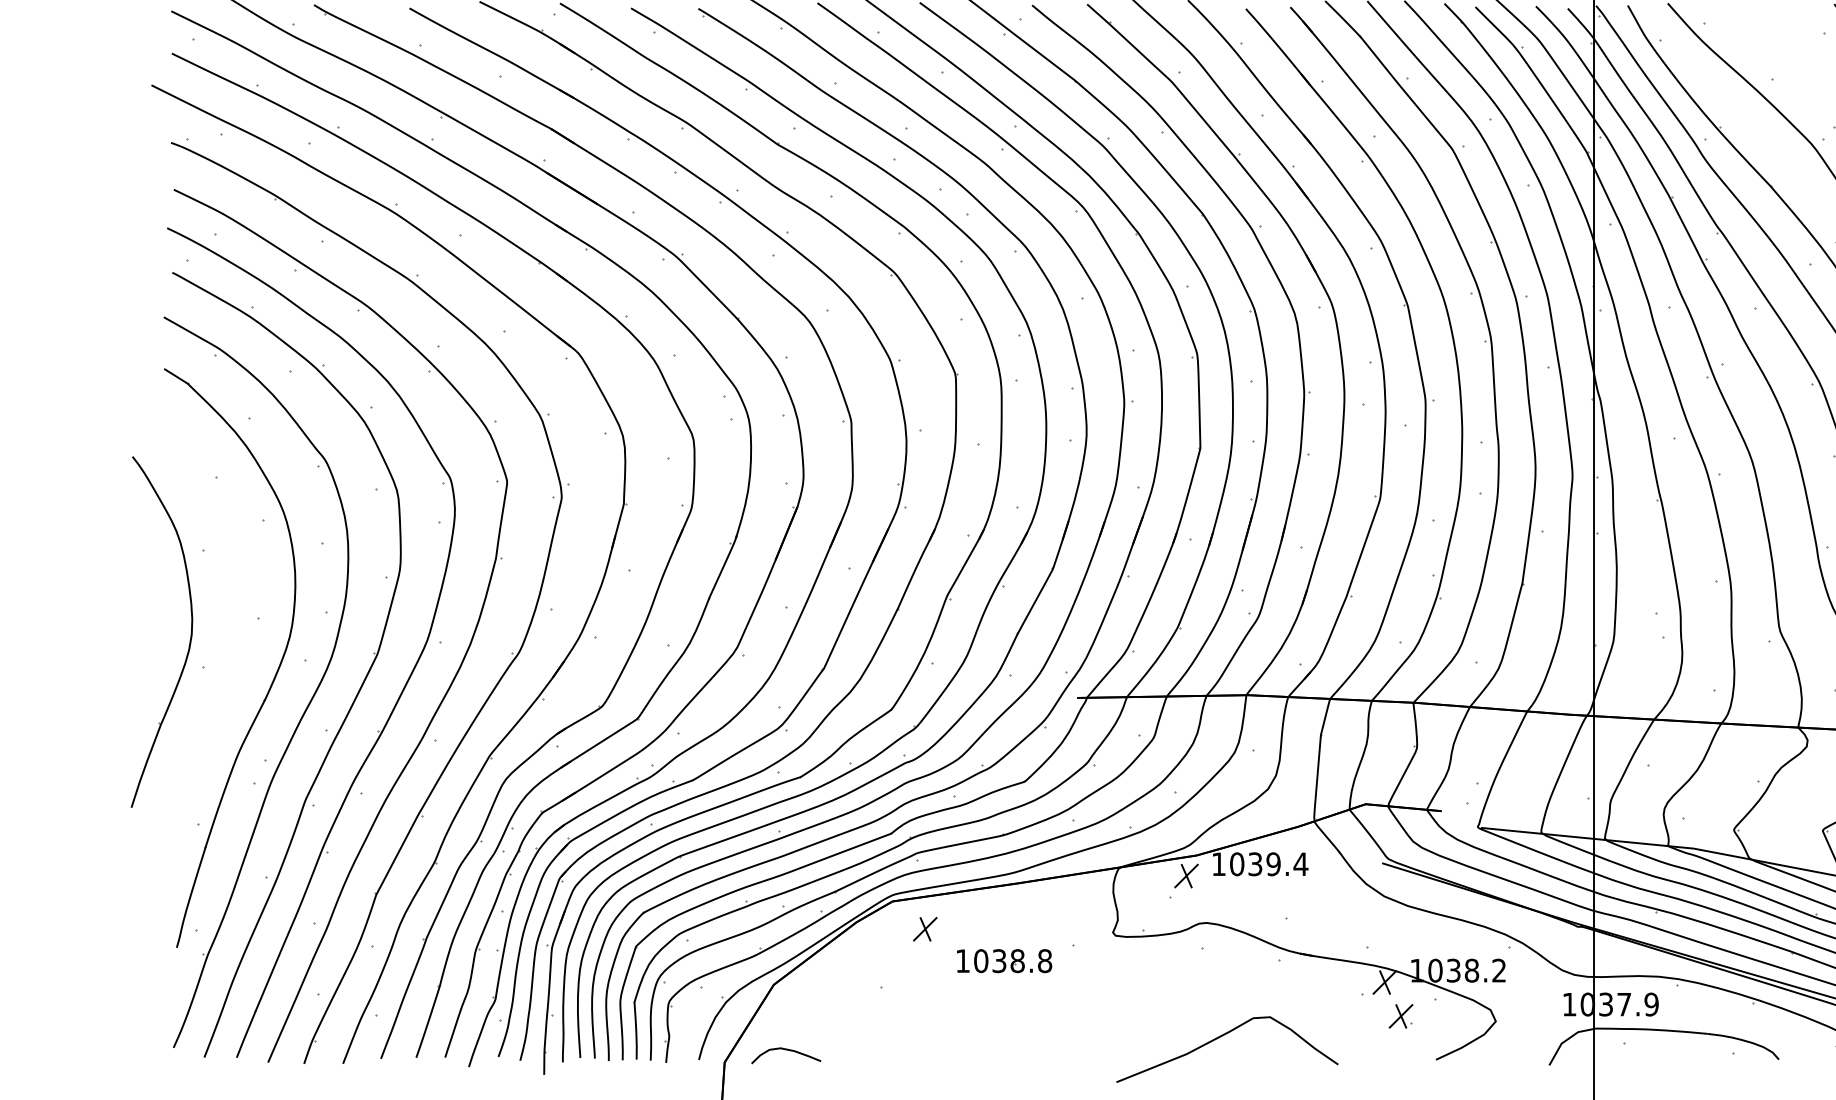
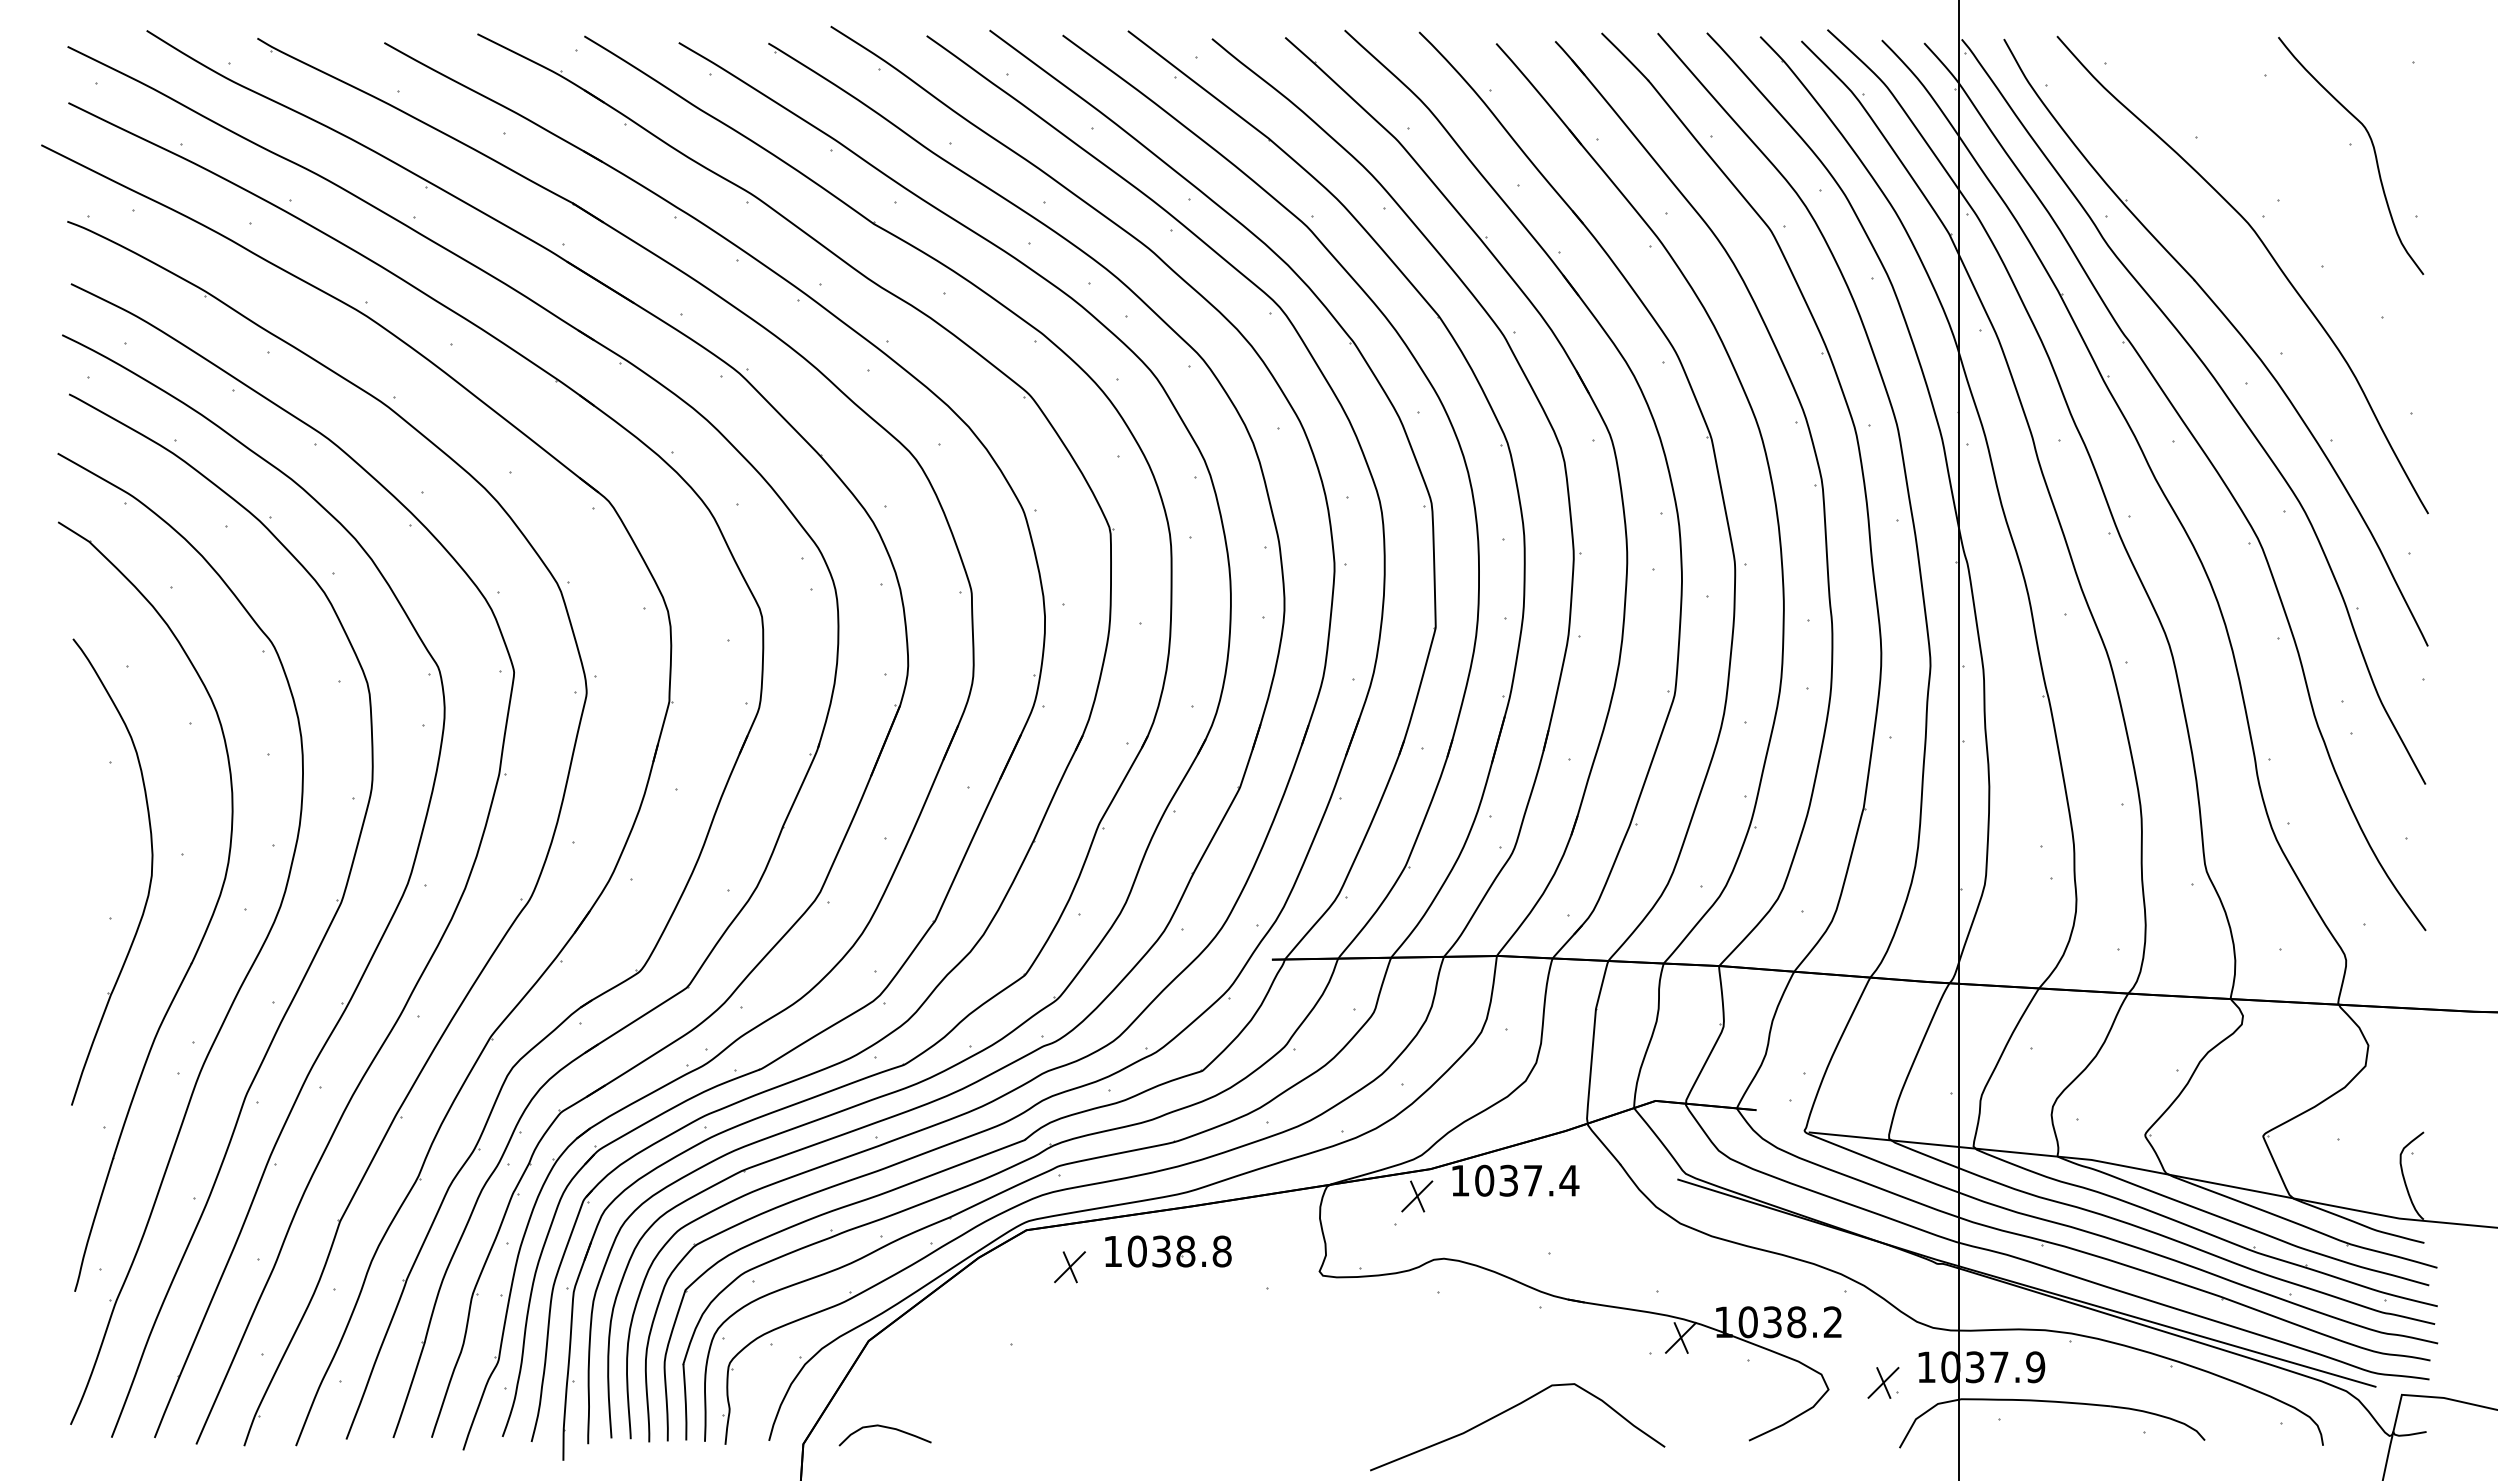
part: (190, 634) -> (150, 875), moved
text: (1273, 864) -> (1532, 1180), 1039.4 -> 1037.4
part: (1004, 961) -> (1168, 1251), moved
part: (1401, 1016) -> (1883, 1382), moved
curve: (1221, 1037) -> (1509, 1410), moved

